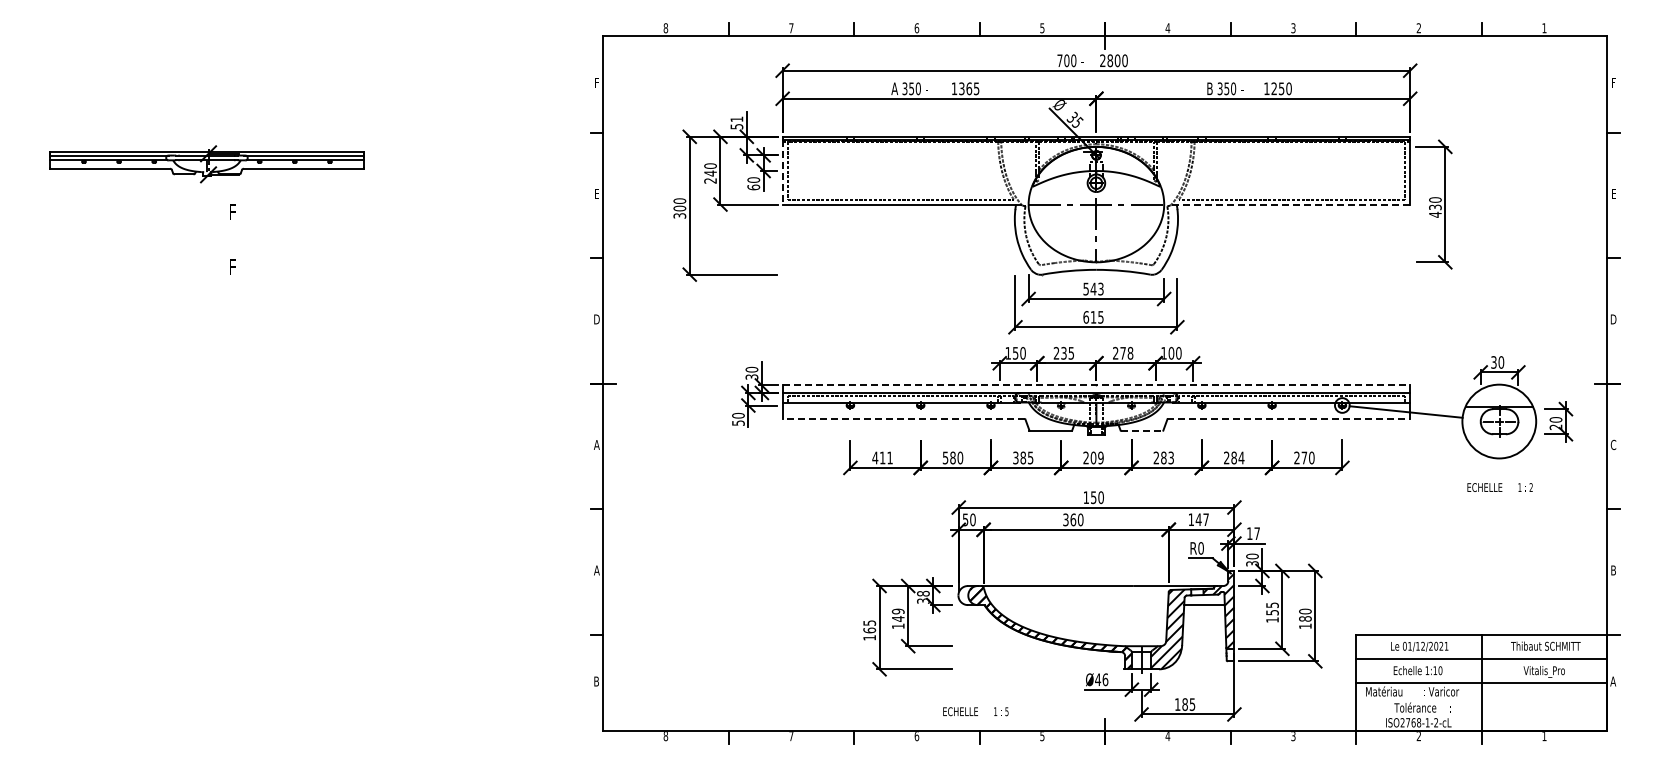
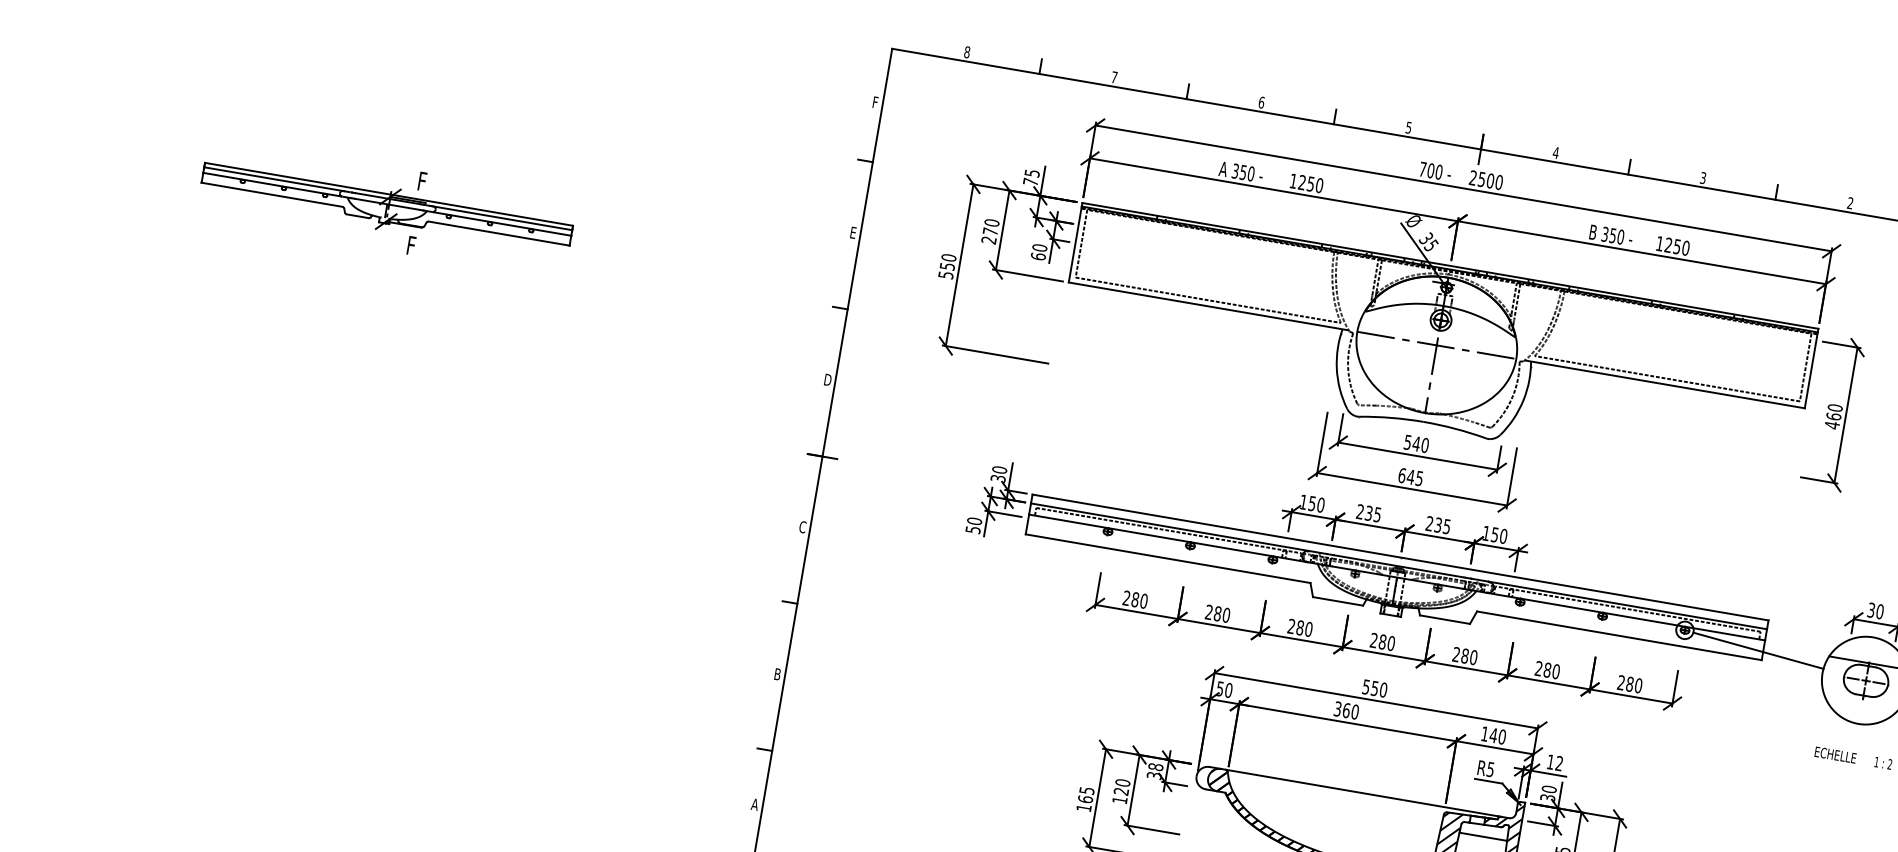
text: (1110, 60) -> (1482, 179), 2800 -> 2500
text: (969, 88) -> (1311, 183), 1365 -> 1250
text: (736, 122) -> (1031, 176), 51 -> 75
part: (206, 164) -> (385, 209), moved
line: (782, 172) -> (1075, 244), dashed -> solid
text: (710, 173) -> (990, 231), 240 -> 270
line: (1290, 204) -> (1664, 384), dashed -> solid
text: (1435, 207) -> (1833, 416), 430 -> 460
text: (679, 211) -> (946, 269), 300 -> 550
text: (1100, 288) -> (1424, 444), 543 -> 540
text: (1093, 317) -> (1410, 477), 615 -> 645
text: (1126, 352) -> (1442, 524), 278 -> 235
text: (1171, 352) -> (1495, 533), 100 -> 150
line: (1096, 385) -> (1400, 557), dashed -> solid
line: (903, 419) -> (1167, 558), dashed -> solid
line: (1289, 419) -> (1620, 636), dashed -> solid
line: (1142, 430) -> (1445, 619), dashed -> solid
text: (596, 444) -> (802, 526), A -> C
text: (882, 457) -> (1135, 599), 411 -> 280
text: (945, 457) -> (1209, 611), 580 -> 280
text: (1023, 457) -> (1300, 627), 385 -> 280
text: (1171, 457) -> (1474, 657), 283 -> 280
text: (1241, 457) -> (1556, 671), 284 -> 280
text: (1304, 457) -> (1630, 683), 270 -> 280
text: (1096, 458) -> (1386, 643), 209 -> 280
text: (1085, 497) -> (1365, 686), 150 -> 550
text: (1205, 519) -> (1501, 736), 147 -> 140
text: (1256, 533) -> (1558, 763), 17 -> 12
text: (1200, 548) -> (1489, 769), R0 -> R5
text: (596, 570) -> (777, 674), A -> B
text: (897, 614) -> (1121, 786), 149 -> 120
text: (596, 681) -> (754, 804), B -> A

